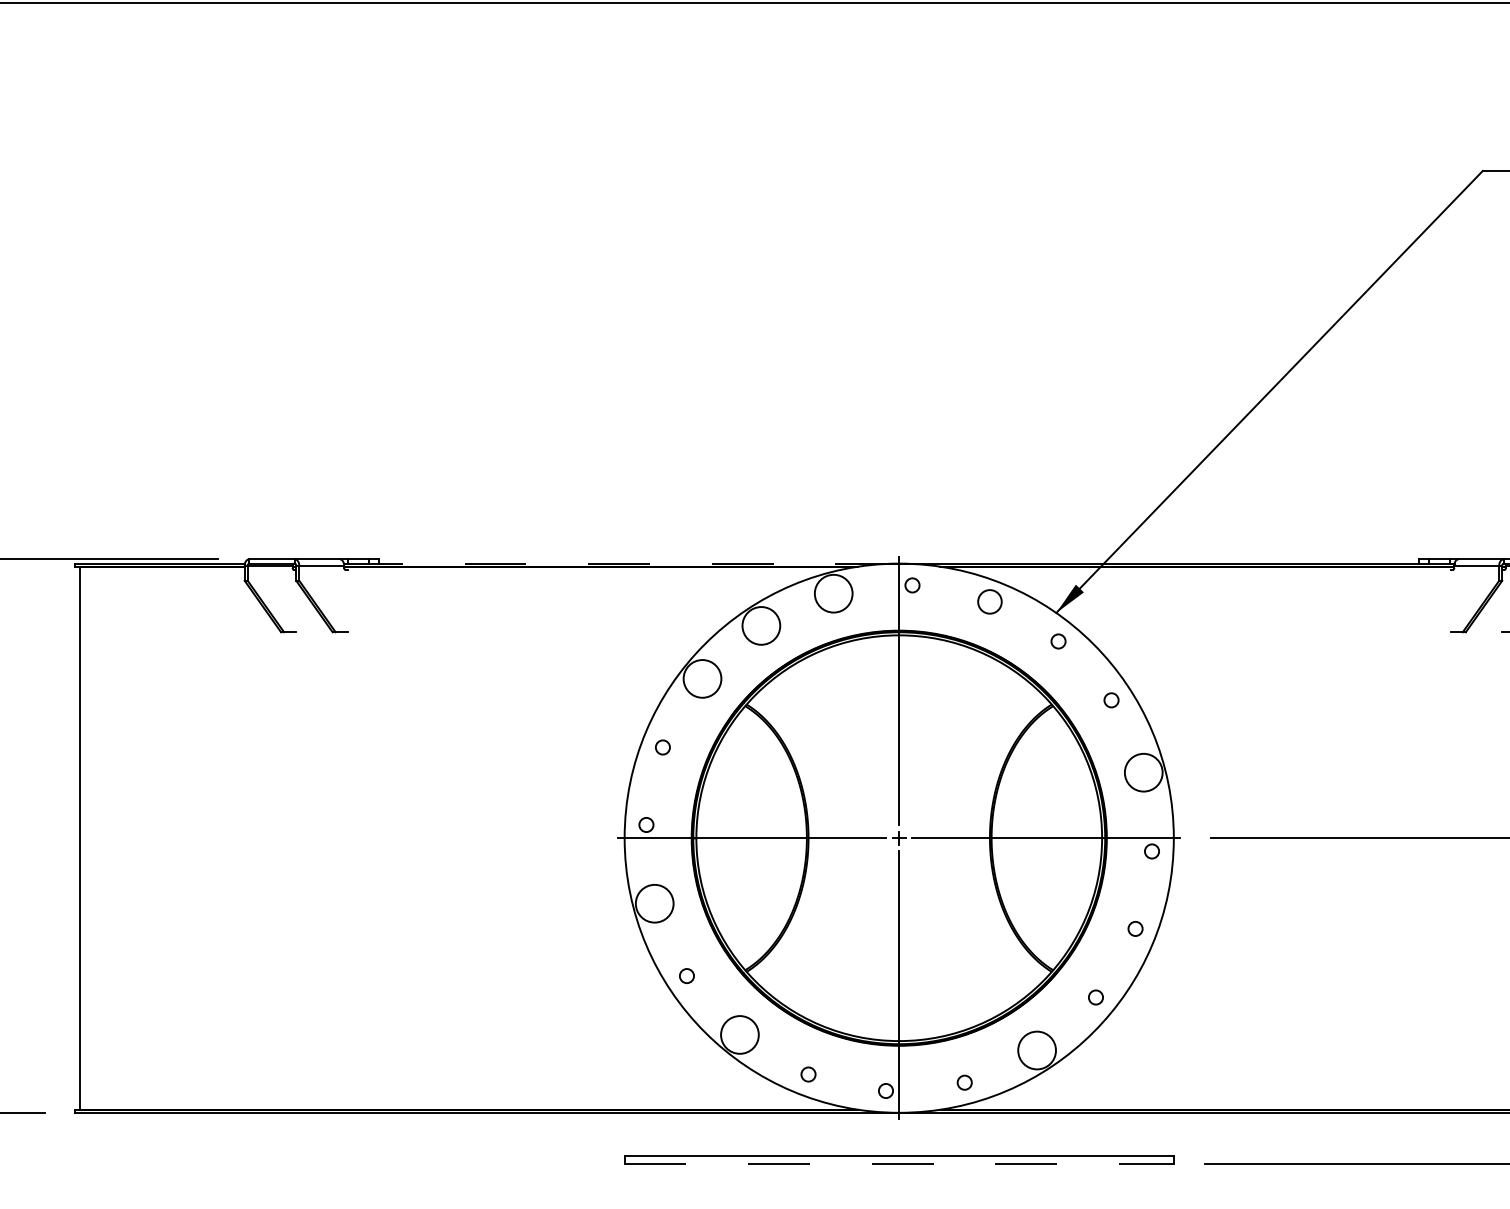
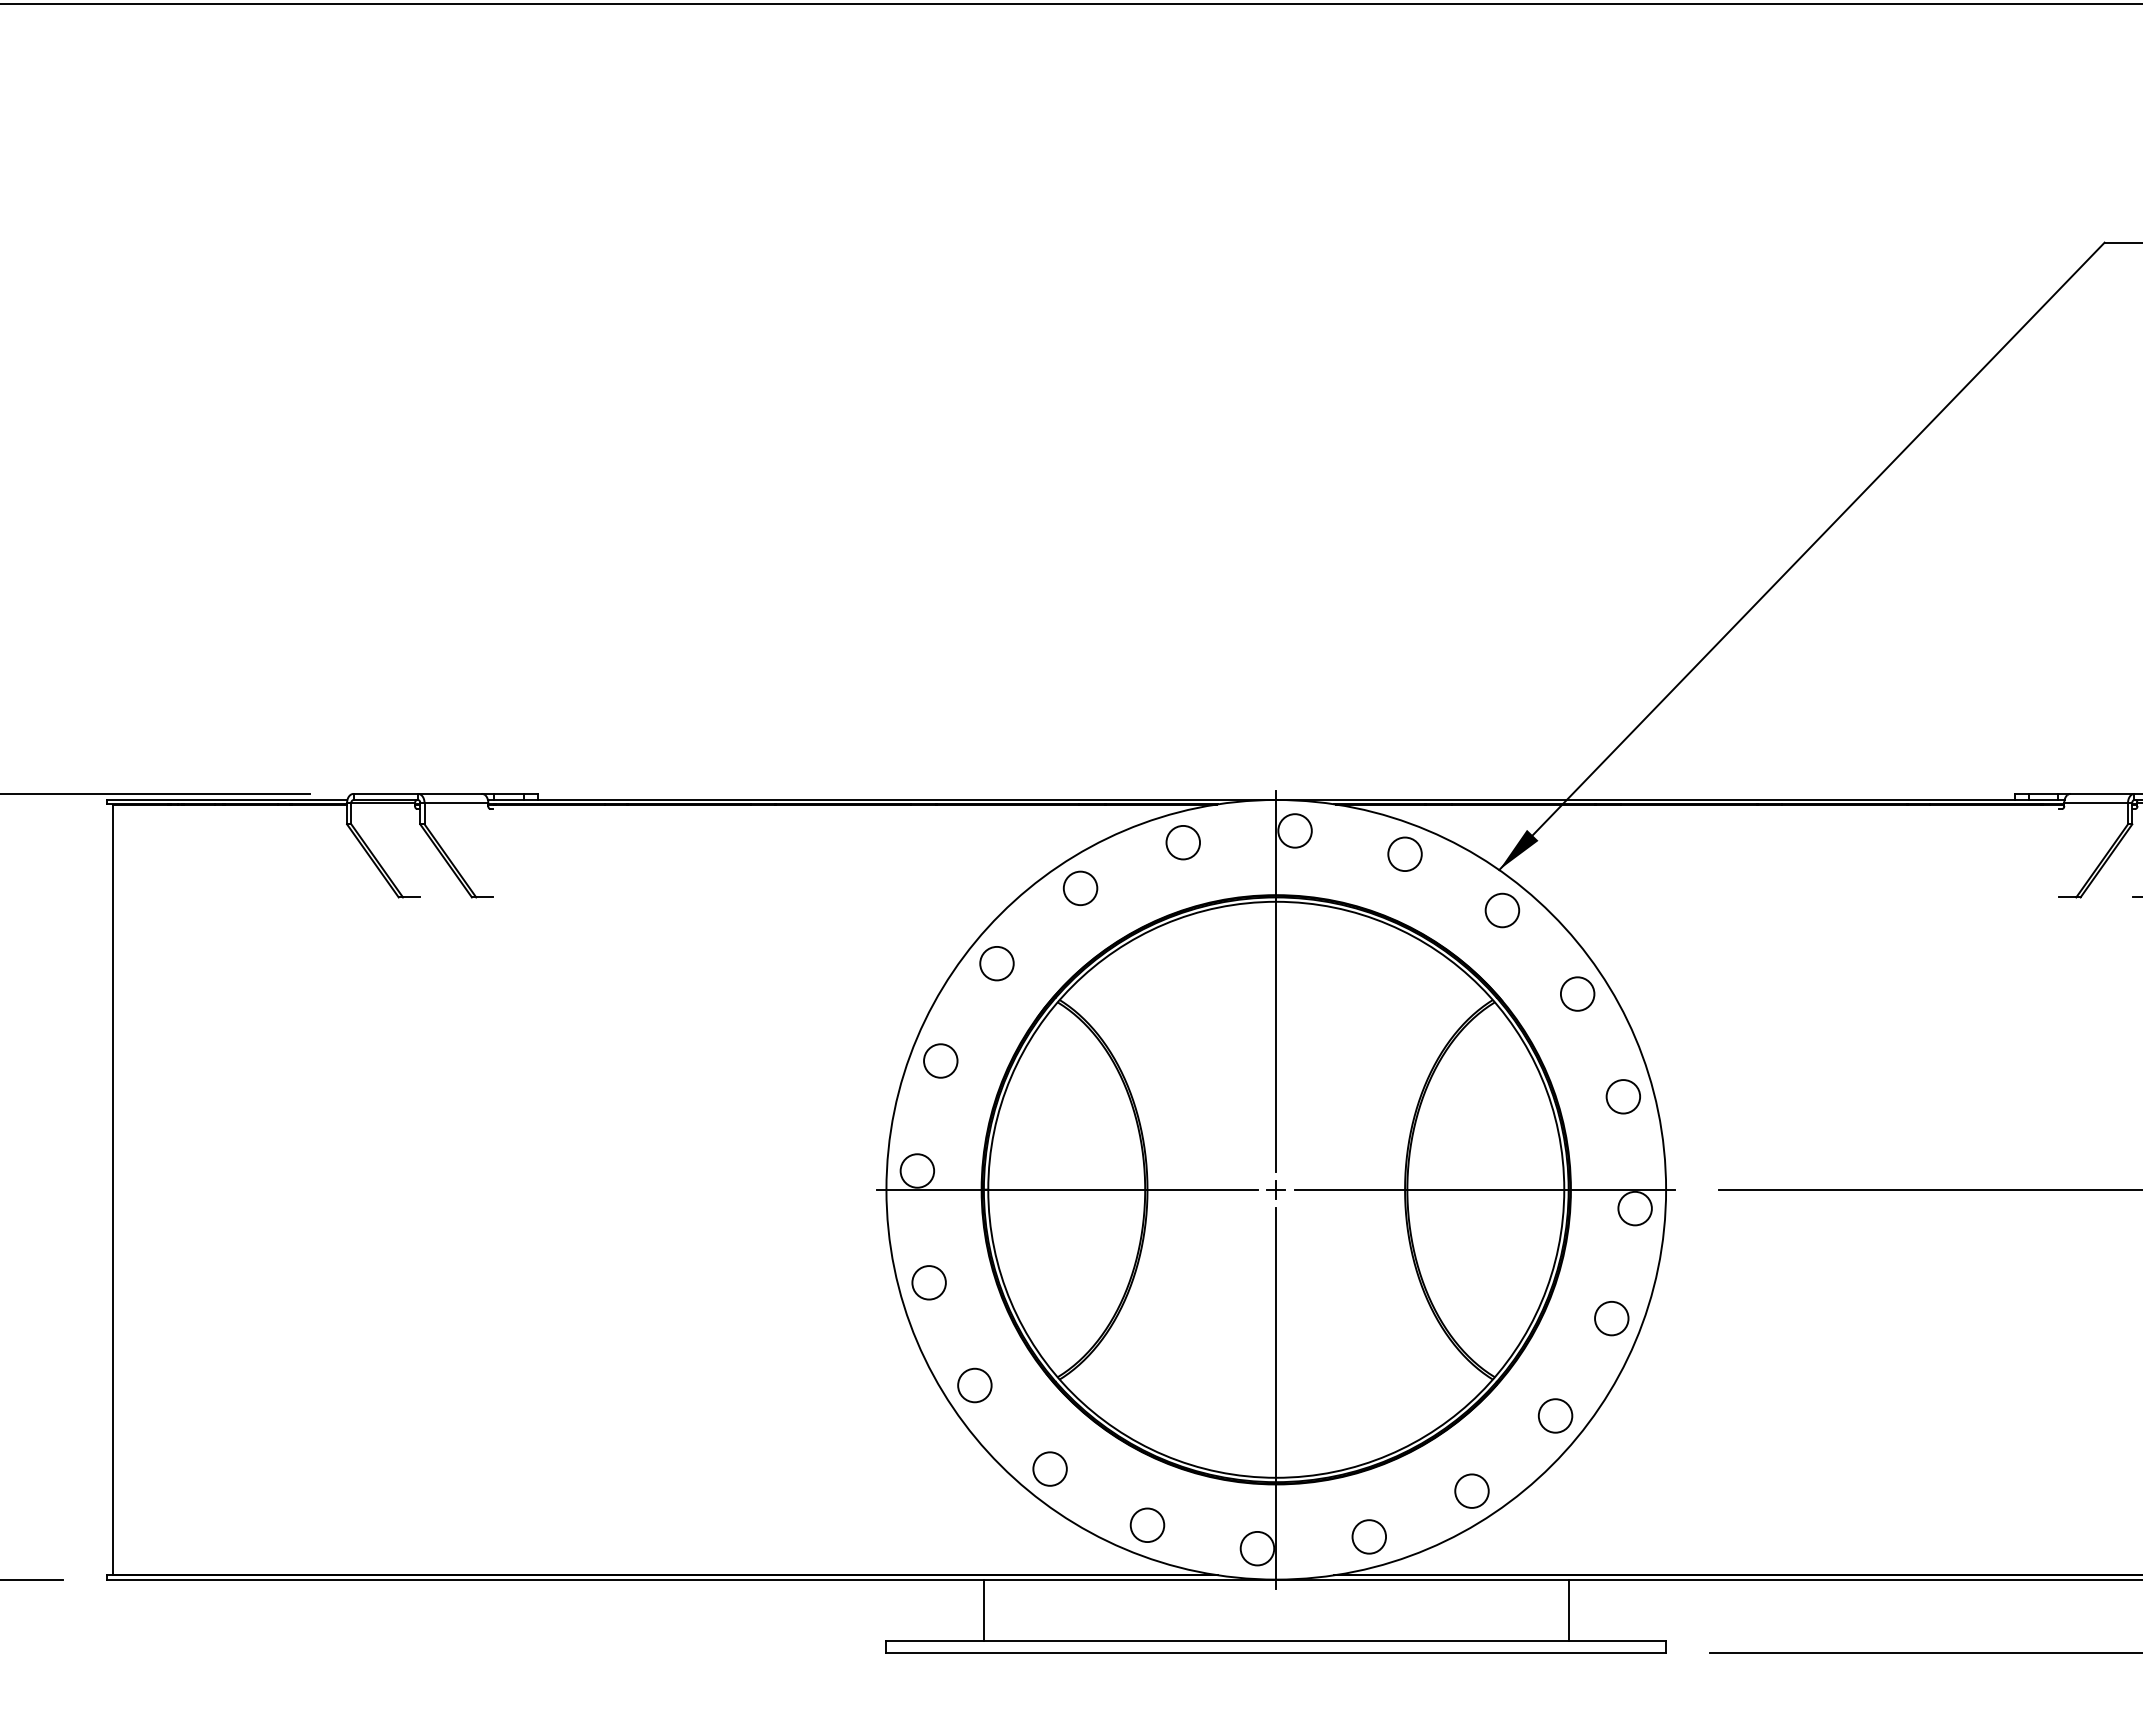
line: (620, 563) -> (880, 799), dashed -> solid
circle: (912, 585) -> (1294, 830), size x1.67
circle: (833, 593) -> (1183, 842), size x0.62
circle: (761, 625) -> (1080, 888), size x0.62
circle: (1058, 641) -> (1502, 910), size x1.67
circle: (702, 678) -> (996, 963), size x0.62
circle: (1111, 699) -> (1577, 993), size x1.67
circle: (662, 747) -> (940, 1060), size x1.67
circle: (1143, 772) -> (1623, 1096), size x0.62
circle: (646, 824) -> (917, 1170), size x1.67
circle: (1151, 851) -> (1634, 1208), size x1.67
circle: (654, 903) -> (928, 1282), size x0.62
circle: (1135, 928) -> (1611, 1318), size x1.67
circle: (686, 976) -> (974, 1385), size x1.67
circle: (1095, 997) -> (1555, 1415), size x1.67
circle: (739, 1034) -> (1049, 1468), size x0.62
circle: (1036, 1050) -> (1471, 1490), size x0.62
circle: (808, 1074) -> (1147, 1525), size x1.67
circle: (964, 1082) -> (1369, 1536), size x1.67
circle: (886, 1090) -> (1257, 1548), size x1.67
line: (693, 1133) -> (983, 1609), added
line: (1105, 1133) -> (1568, 1609), added
line: (899, 1164) -> (1276, 1652), dashed -> solid

